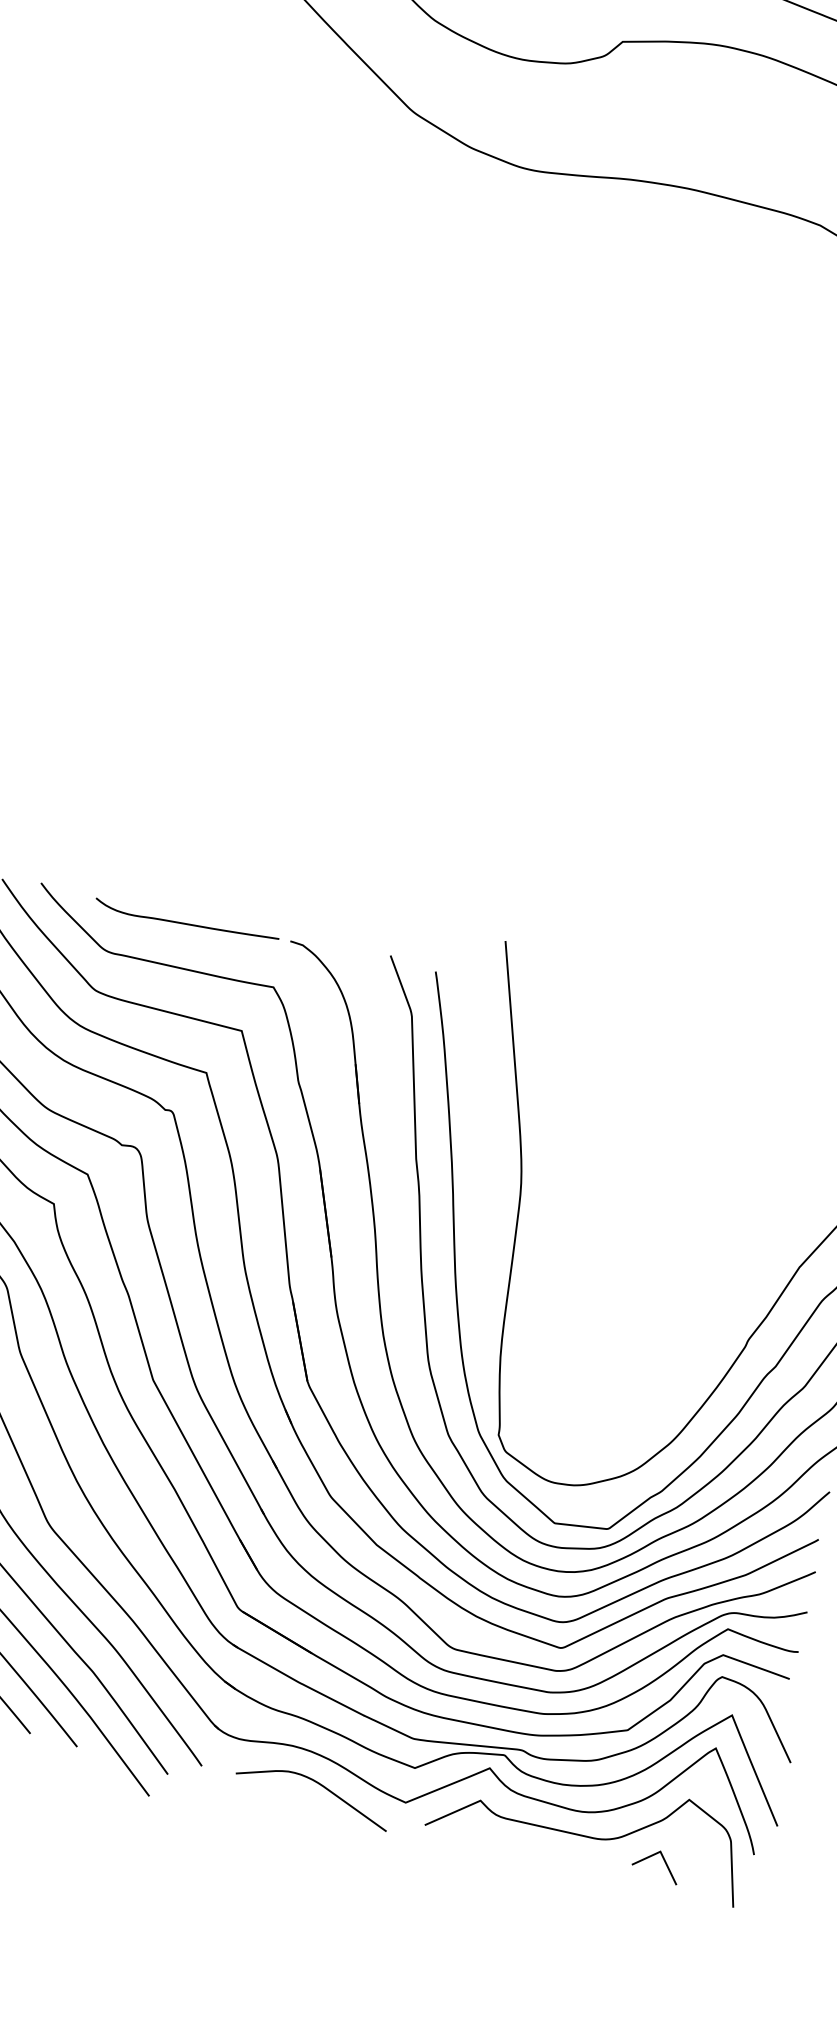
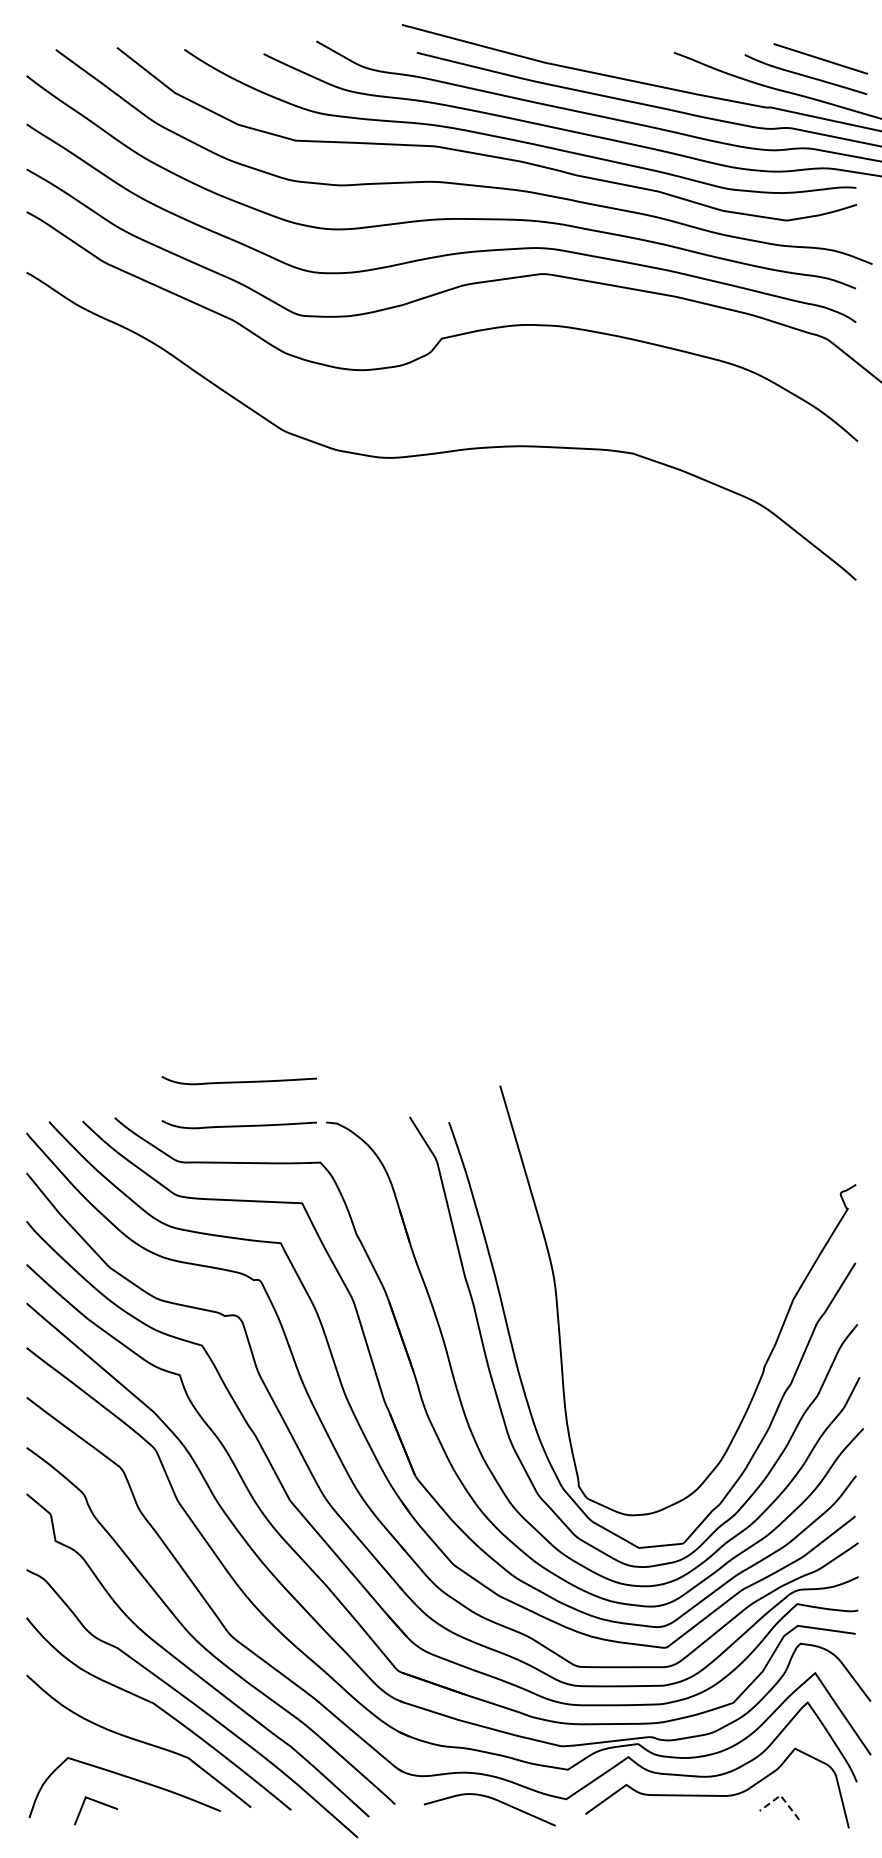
curve: (196, 870) -> (238, 1081), added
line: (661, 1854) -> (781, 1797), solid -> dashed

